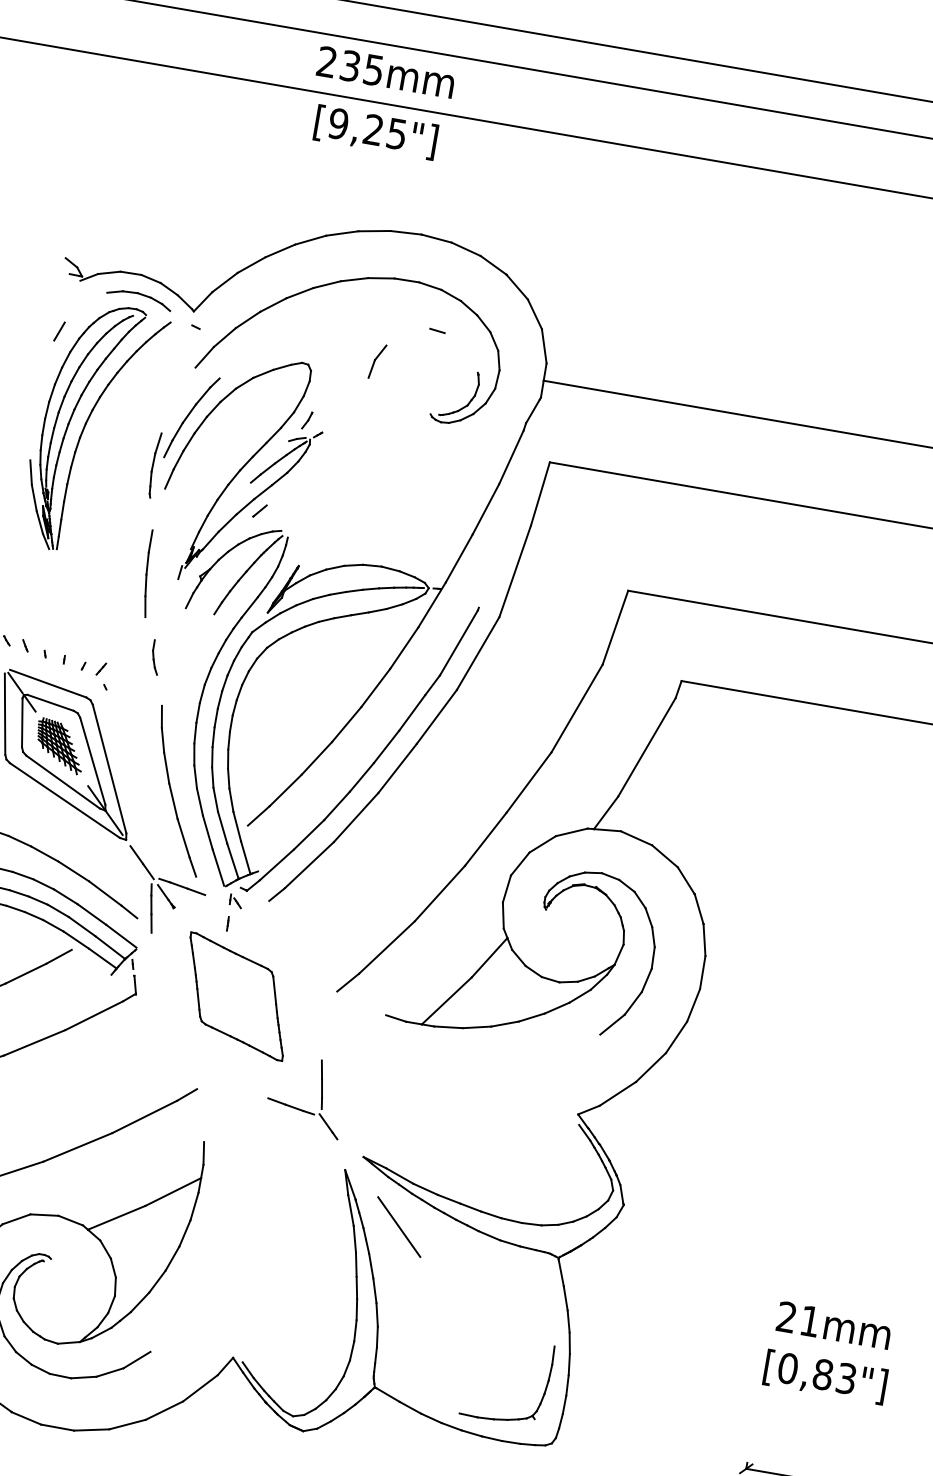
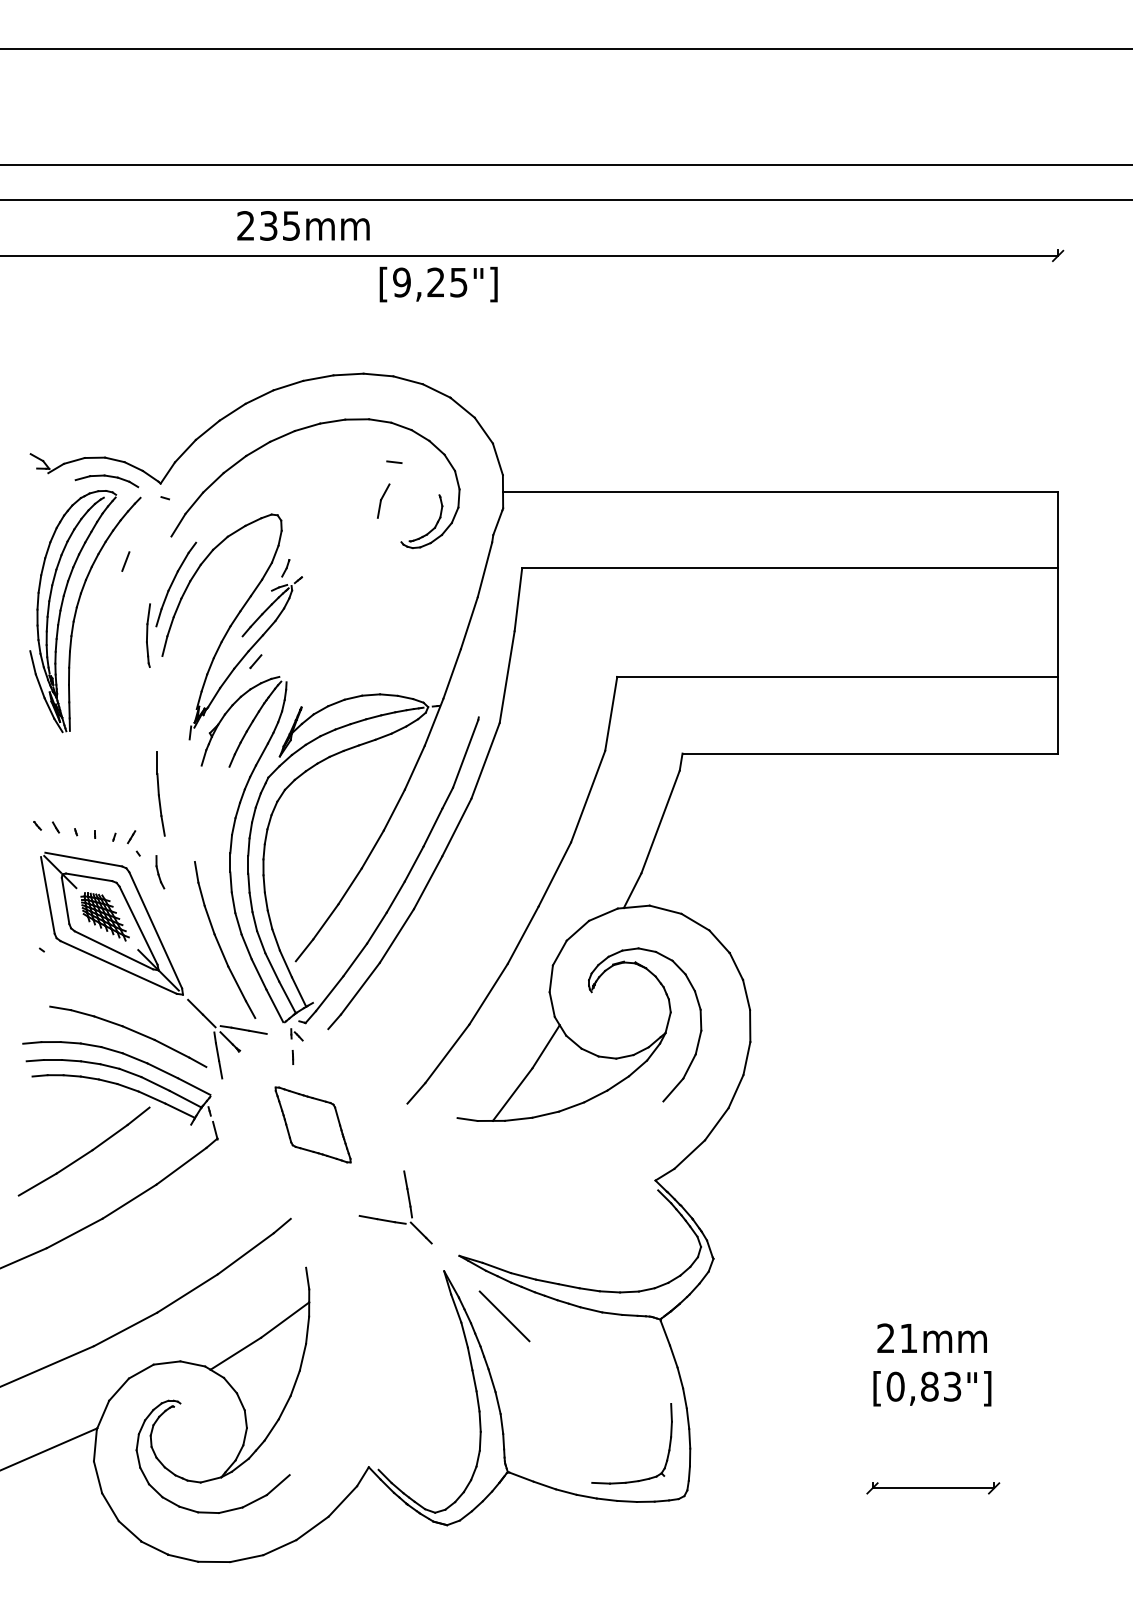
text: (375, 132) -> (438, 284), moved
line: (59, 331) -> (125, 561), moved
part: (377, 361) -> (383, 500), moved
part: (148, 573) -> (160, 793), moved
part: (156, 657) -> (160, 872), moved
part: (236, 996) -> (312, 1124), size x0.7

